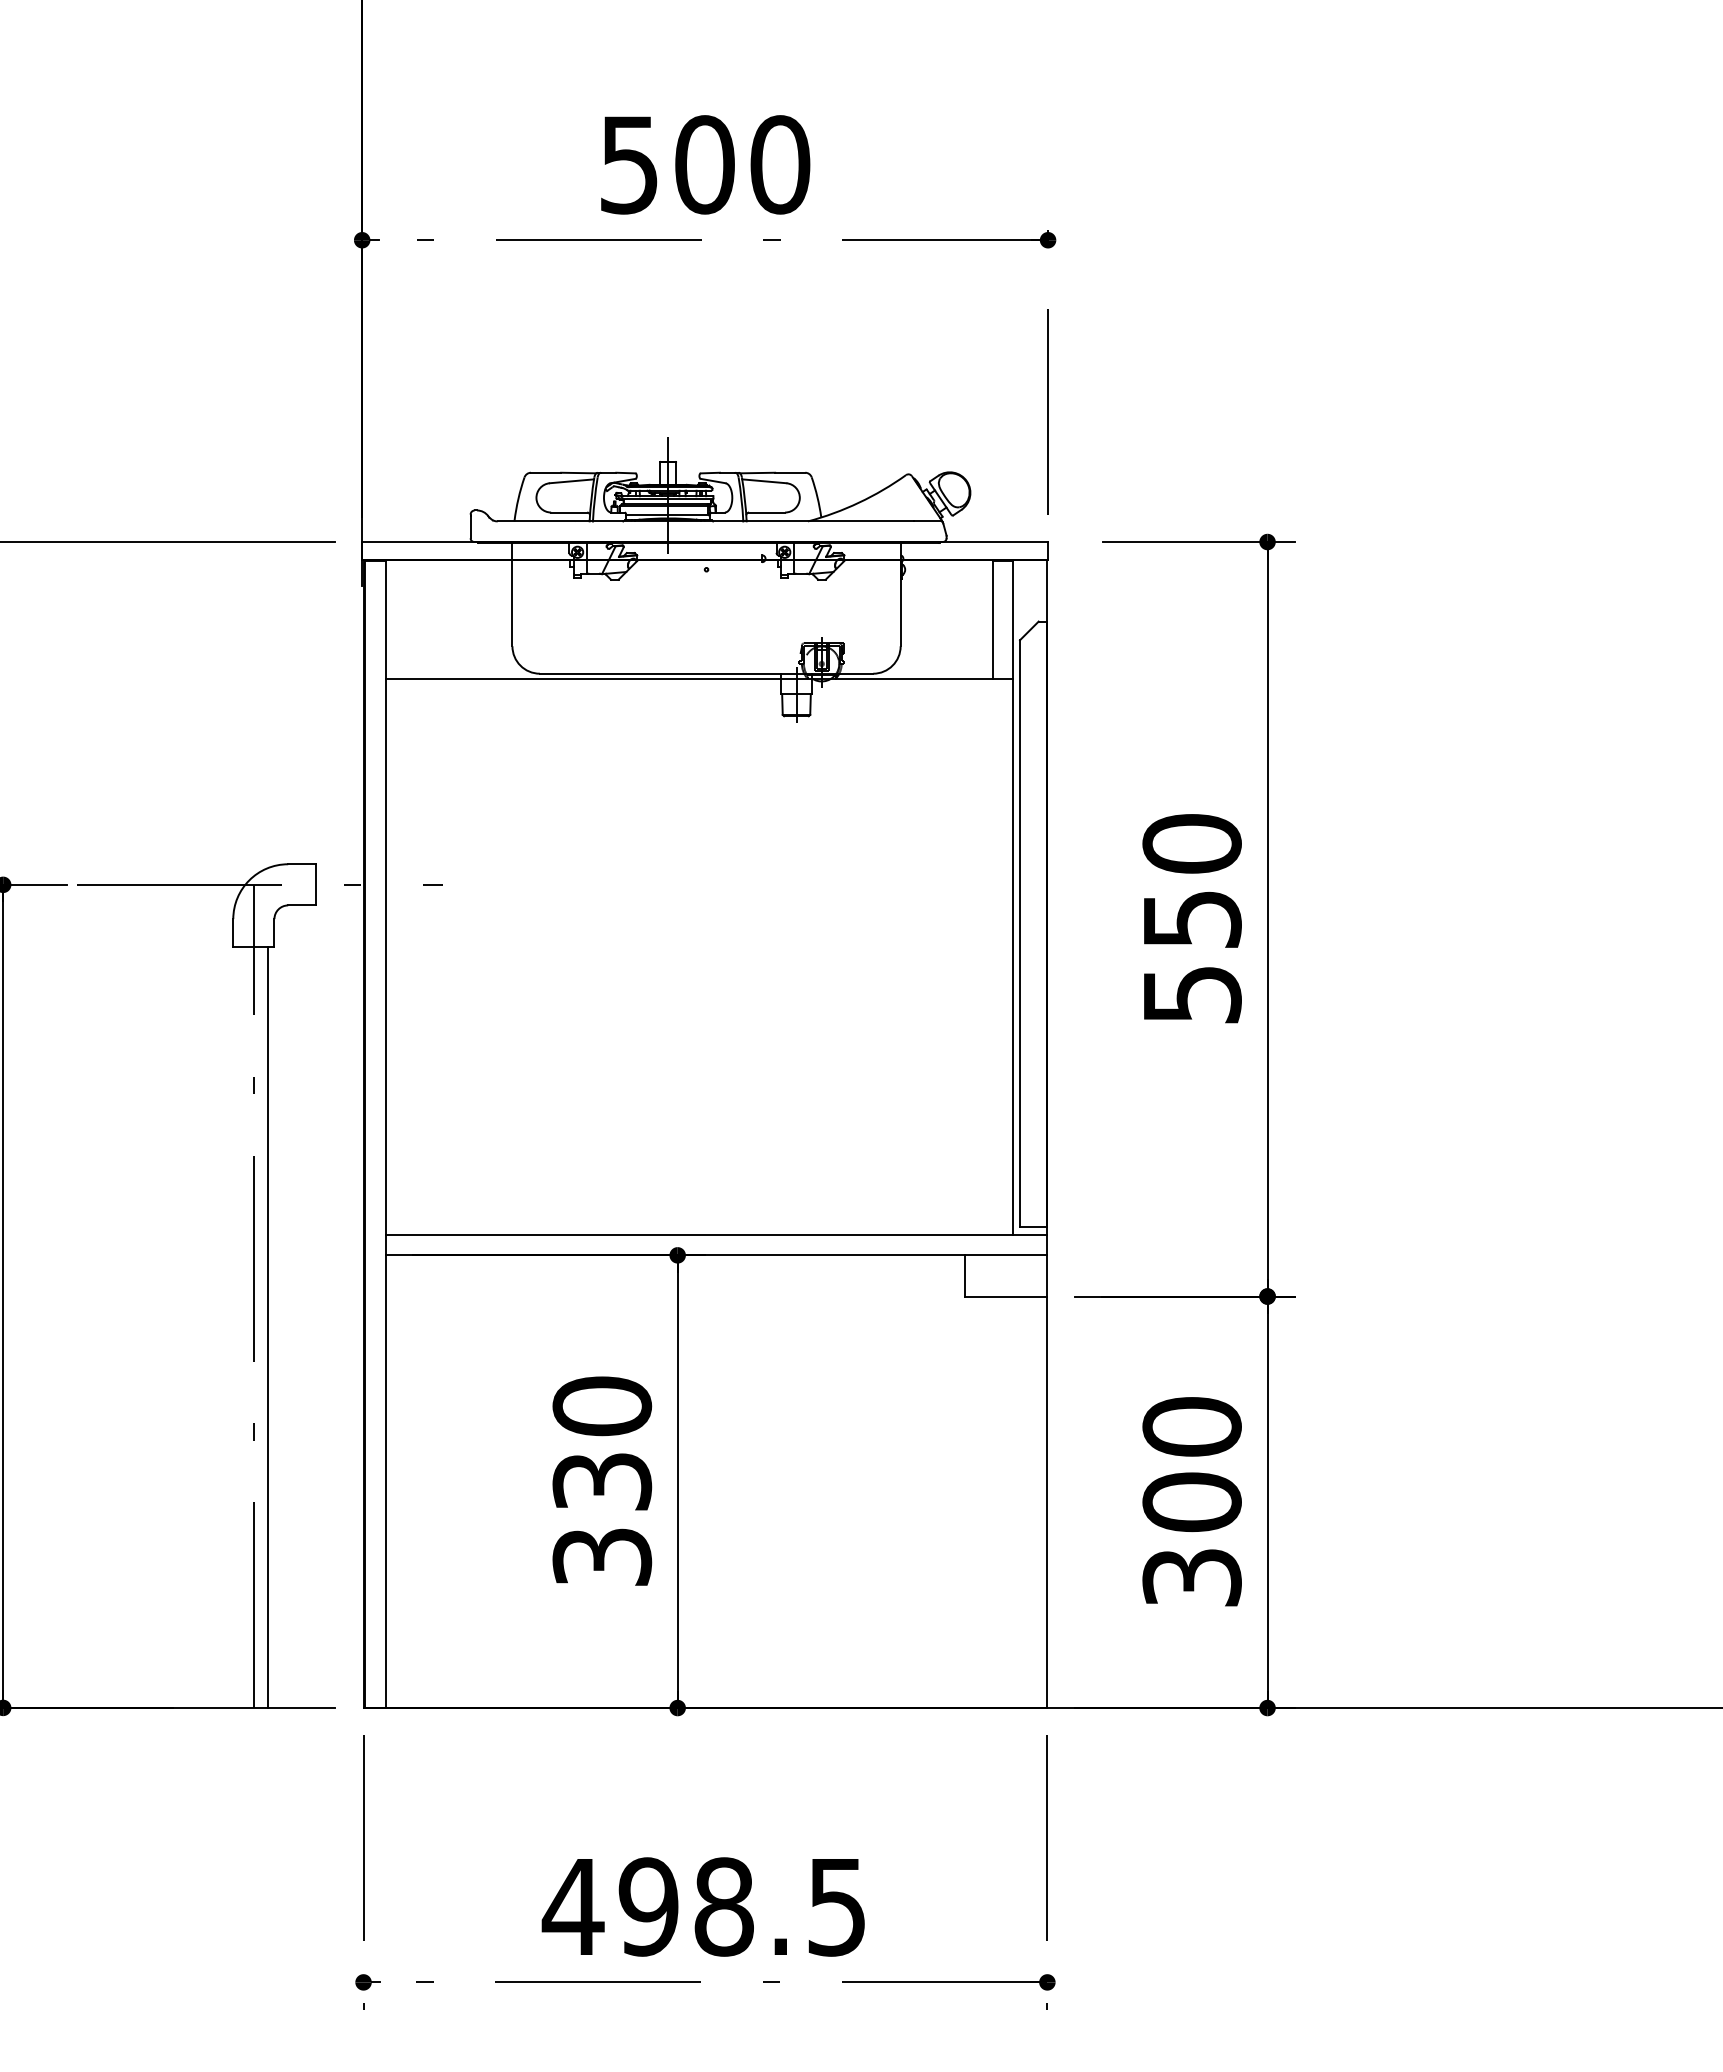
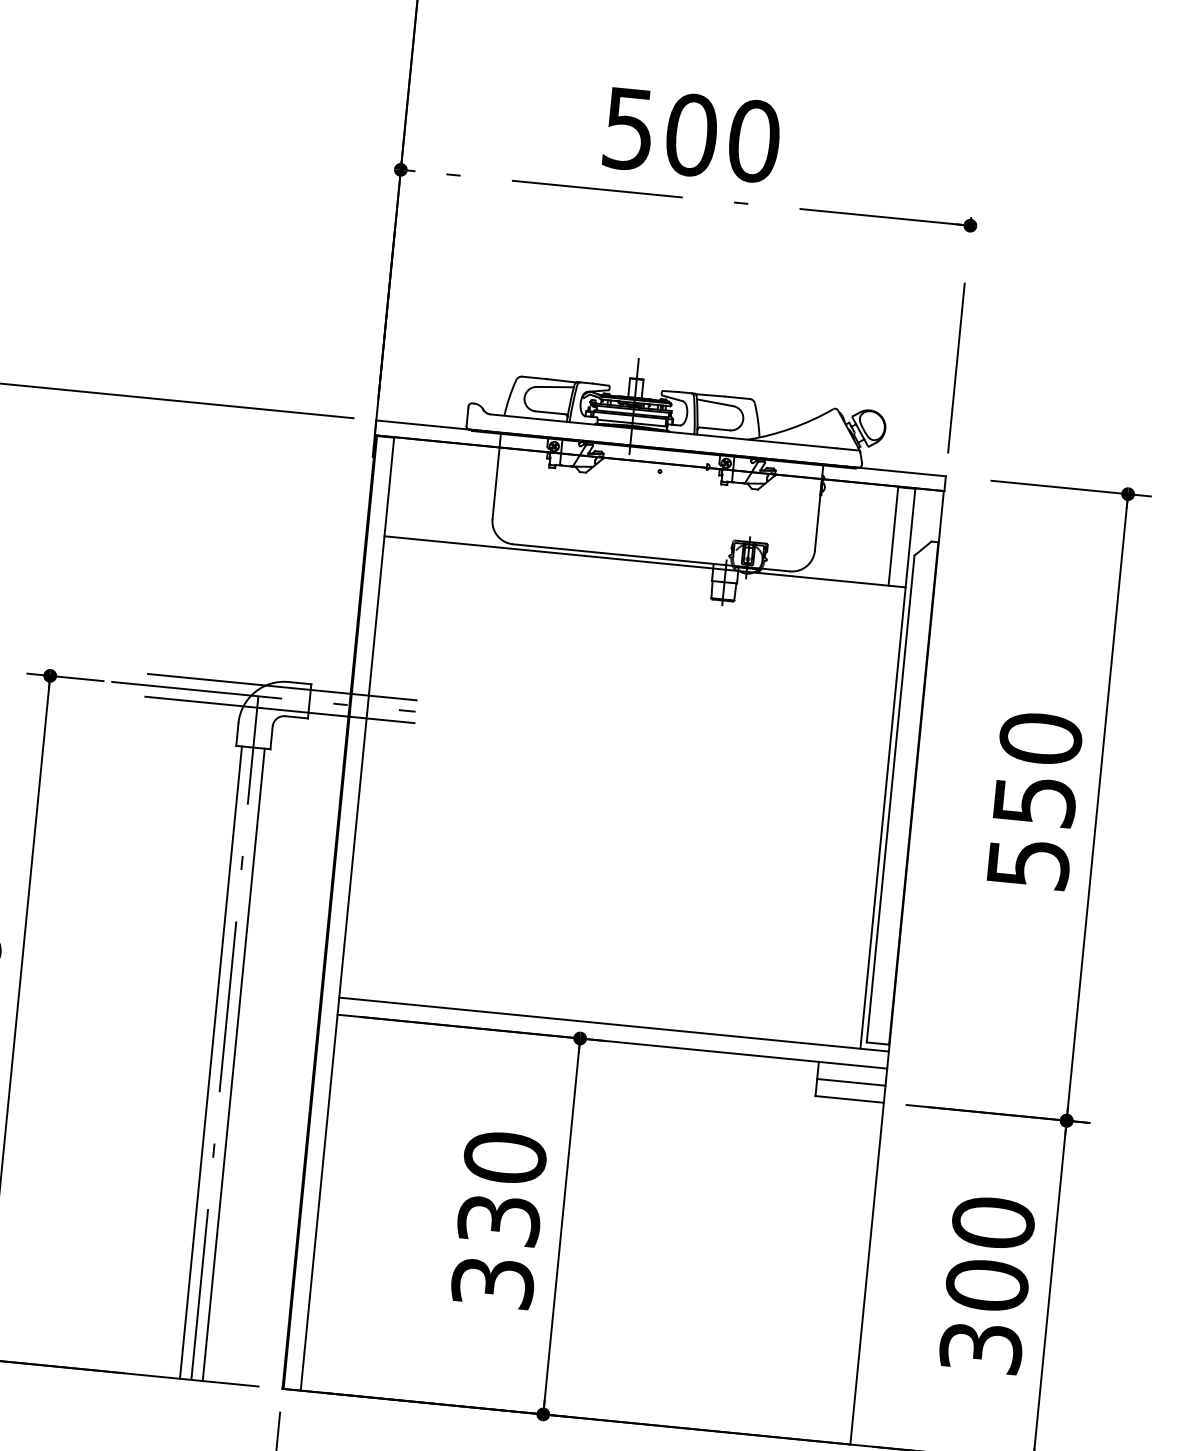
line: (281, 871) -> (282, 687), added
line: (281, 898) -> (280, 709), added
line: (1006, 1275) -> (851, 1082), added
line: (240, 1327) -> (211, 1062), added

